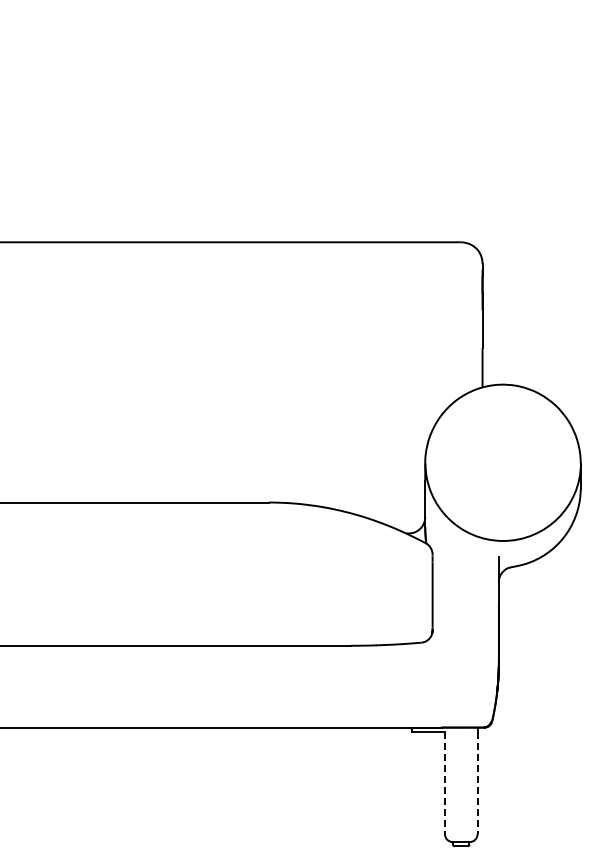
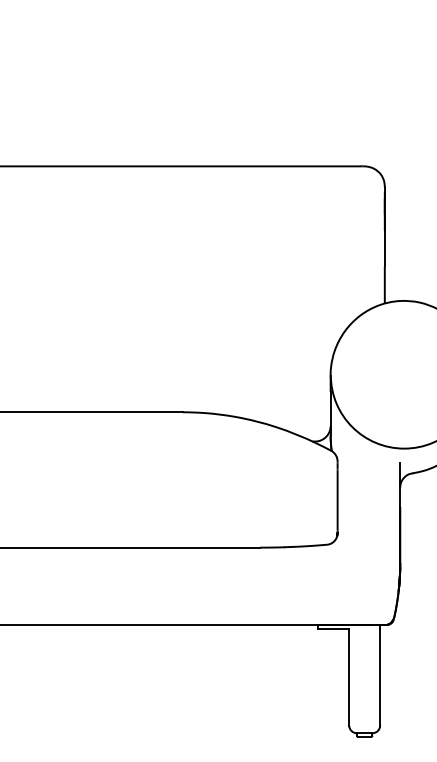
line: (444, 783) -> (348, 677), dashed -> solid
line: (477, 783) -> (380, 677), dashed -> solid

